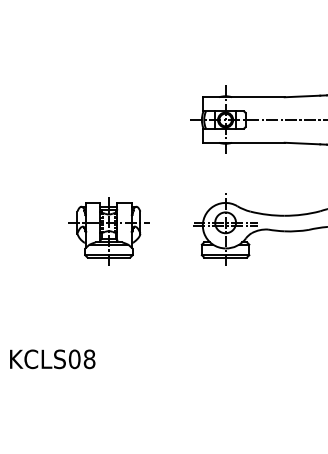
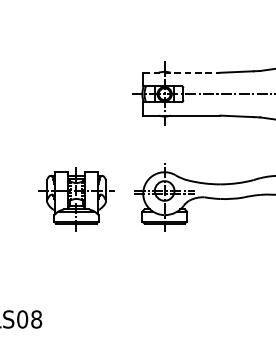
line: (243, 97) -> (181, 72), solid -> dashed
part: (108, 231) -> (76, 199), moved

